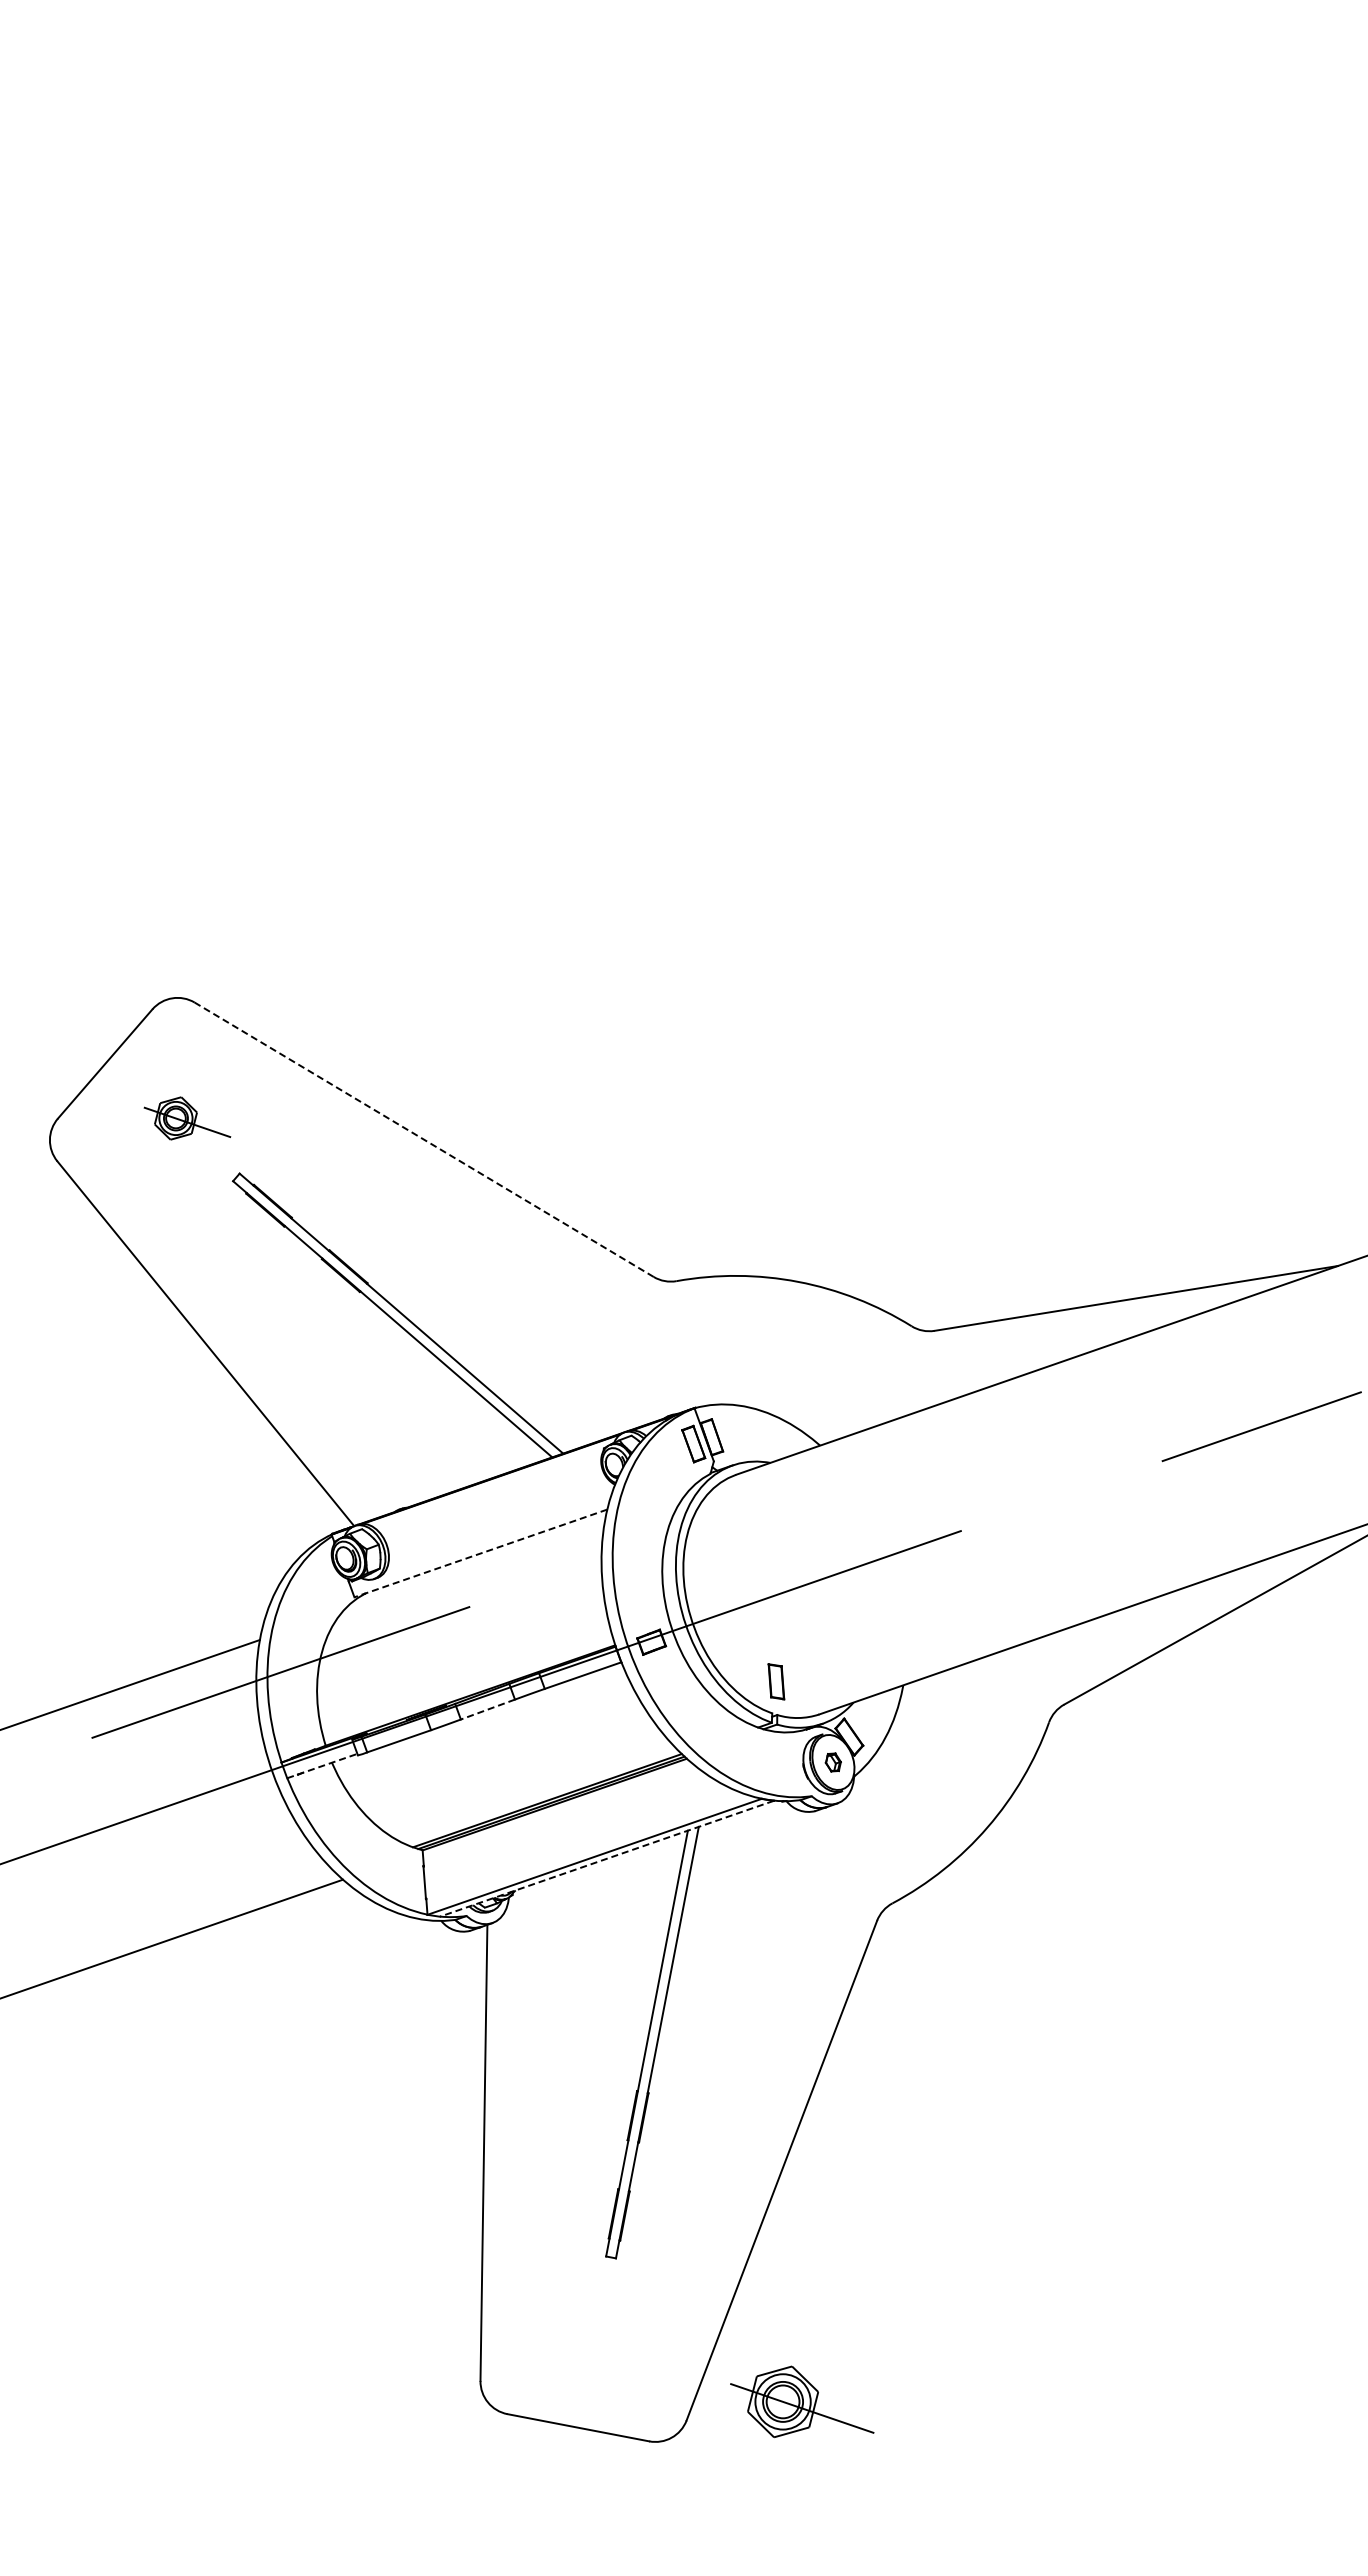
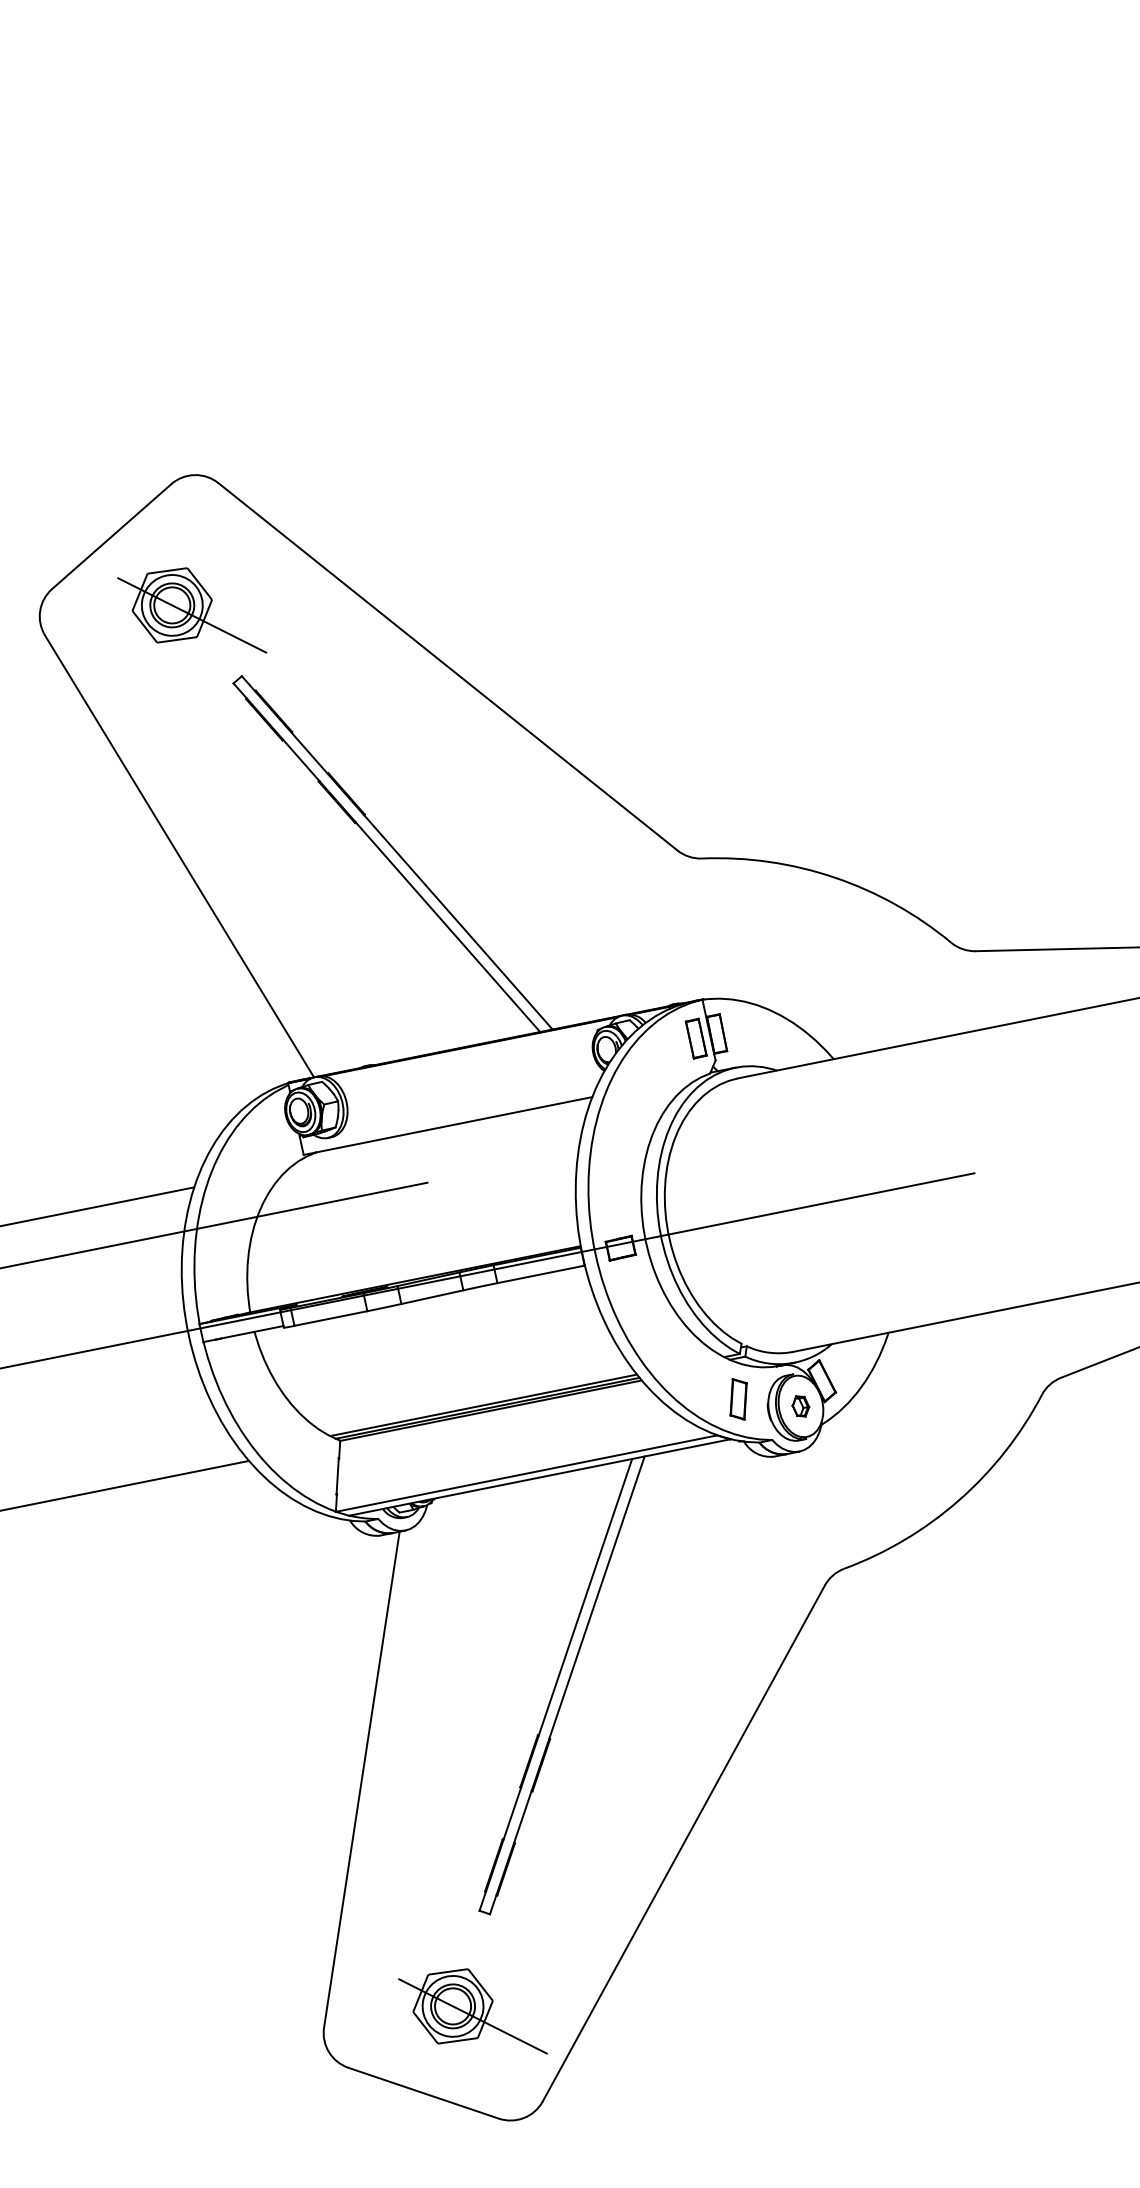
part: (187, 1118) -> (193, 608), size x1.67
line: (423, 1139) -> (447, 666), dashed -> solid
line: (480, 1553) -> (447, 1126), dashed -> solid
part: (776, 1681) -> (738, 1399), moved
line: (487, 1709) -> (431, 1297), dashed -> solid
line: (322, 1765) -> (243, 1333), dashed -> solid
line: (606, 1858) -> (539, 1477), dashed -> solid
part: (802, 2401) -> (474, 2008), moved

